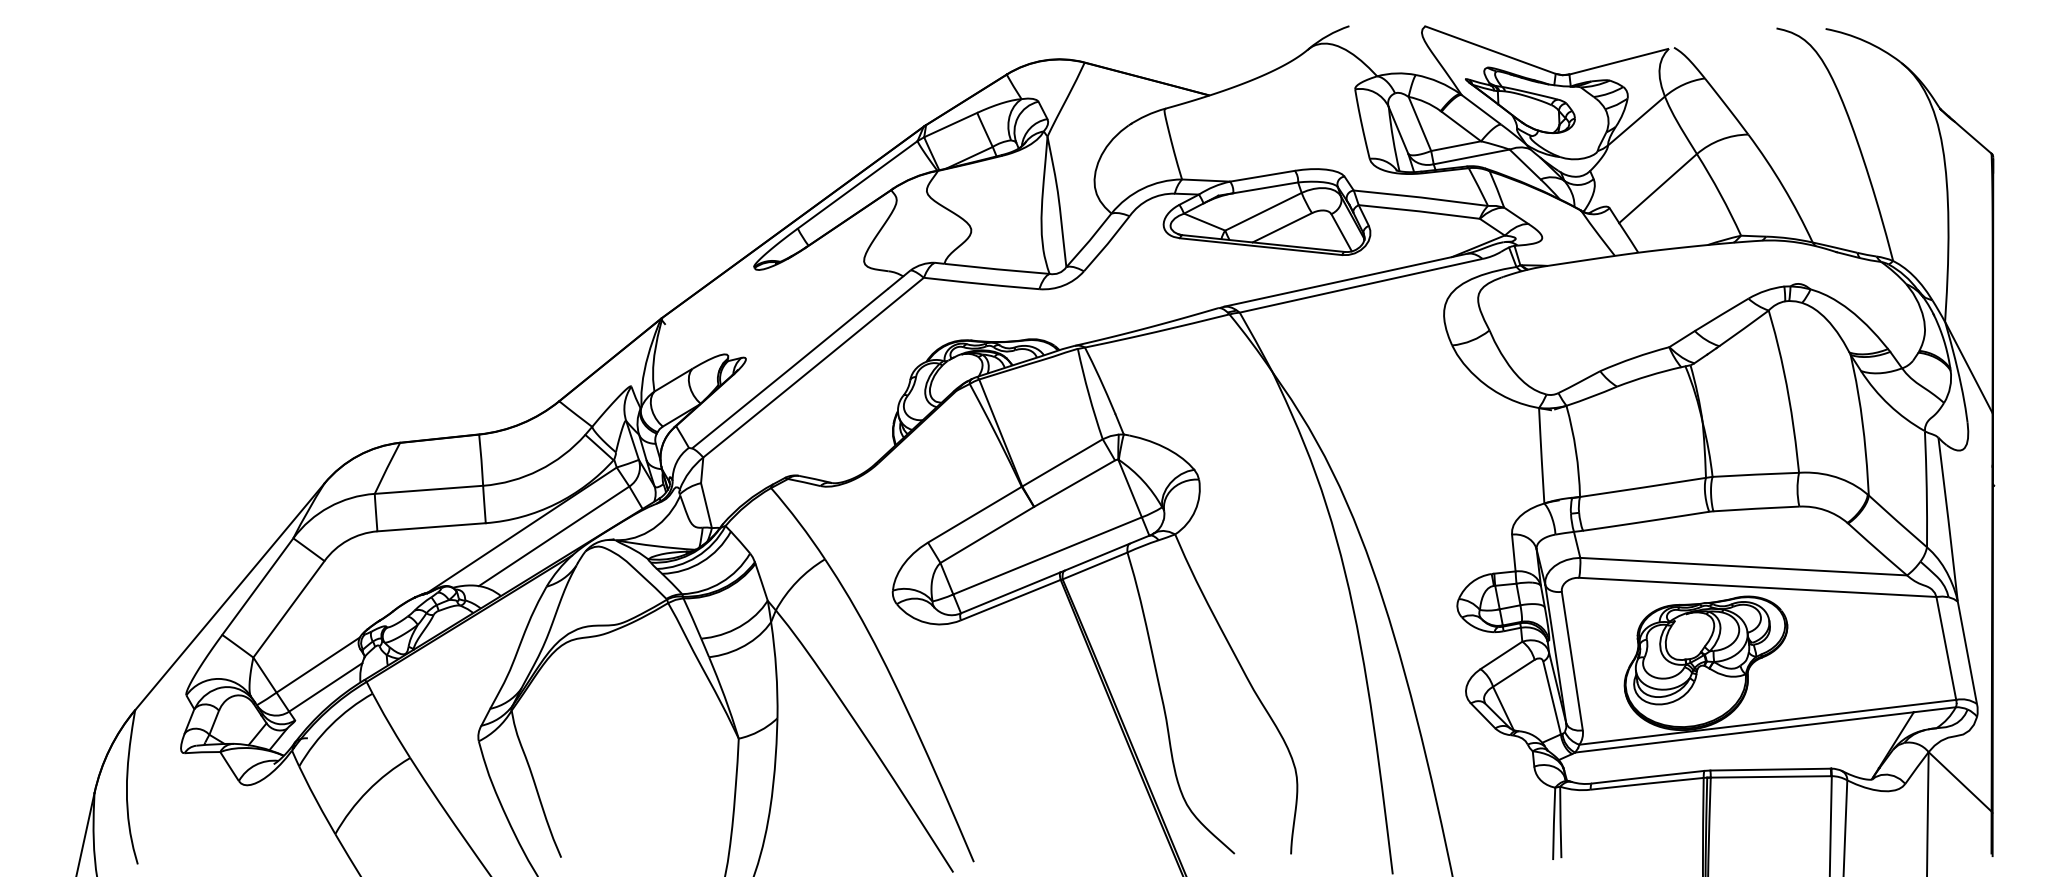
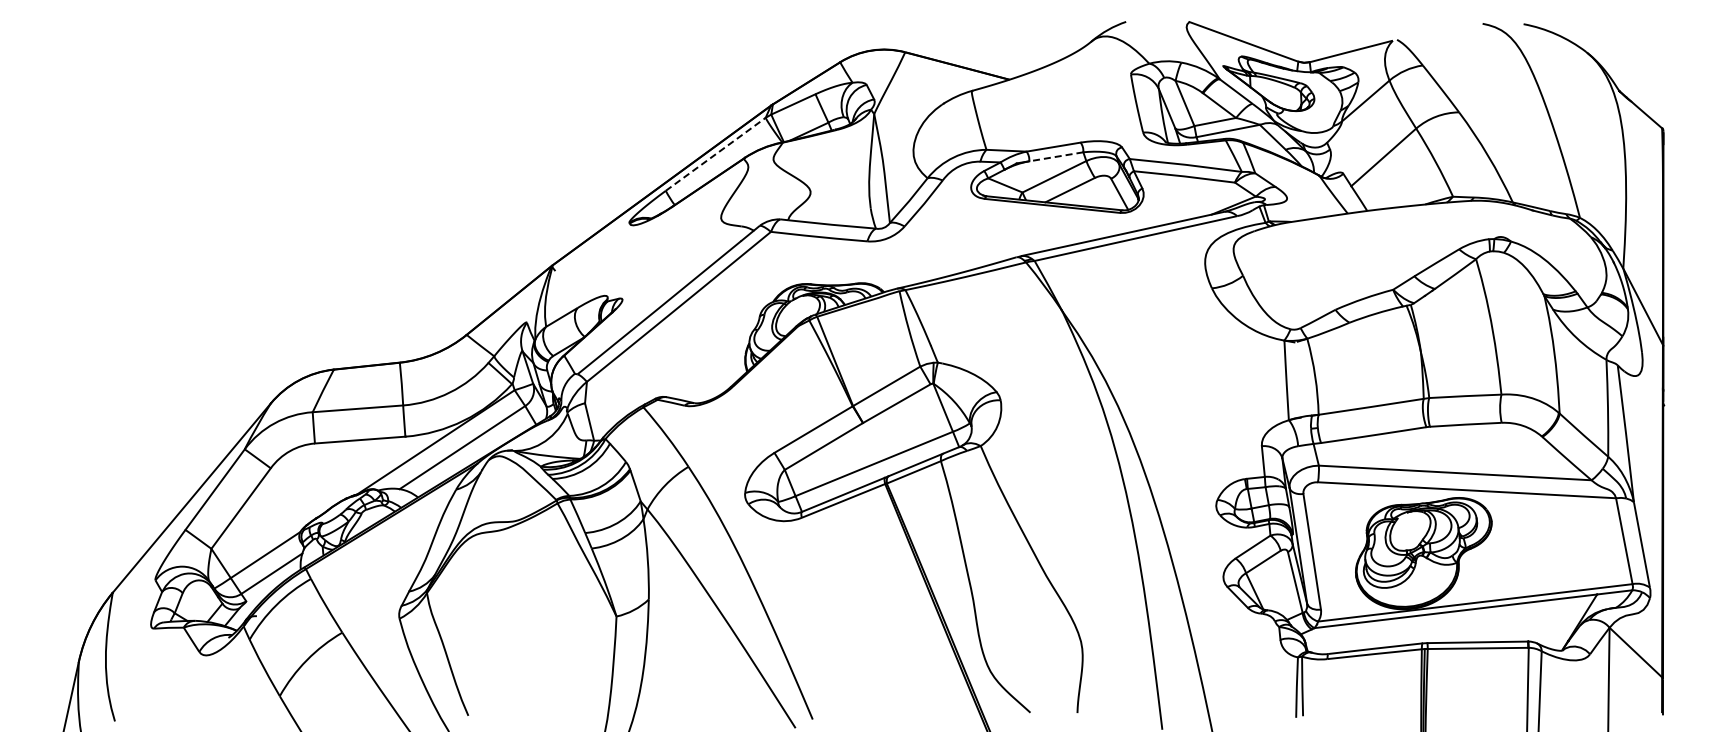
line: (857, 185) -> (715, 154), solid -> dashed
line: (1264, 187) -> (1055, 156), solid -> dashed

